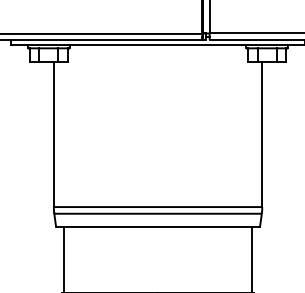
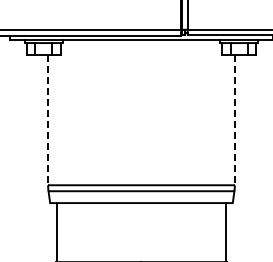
line: (54, 134) -> (48, 120), solid -> dashed
line: (261, 134) -> (234, 120), solid -> dashed

